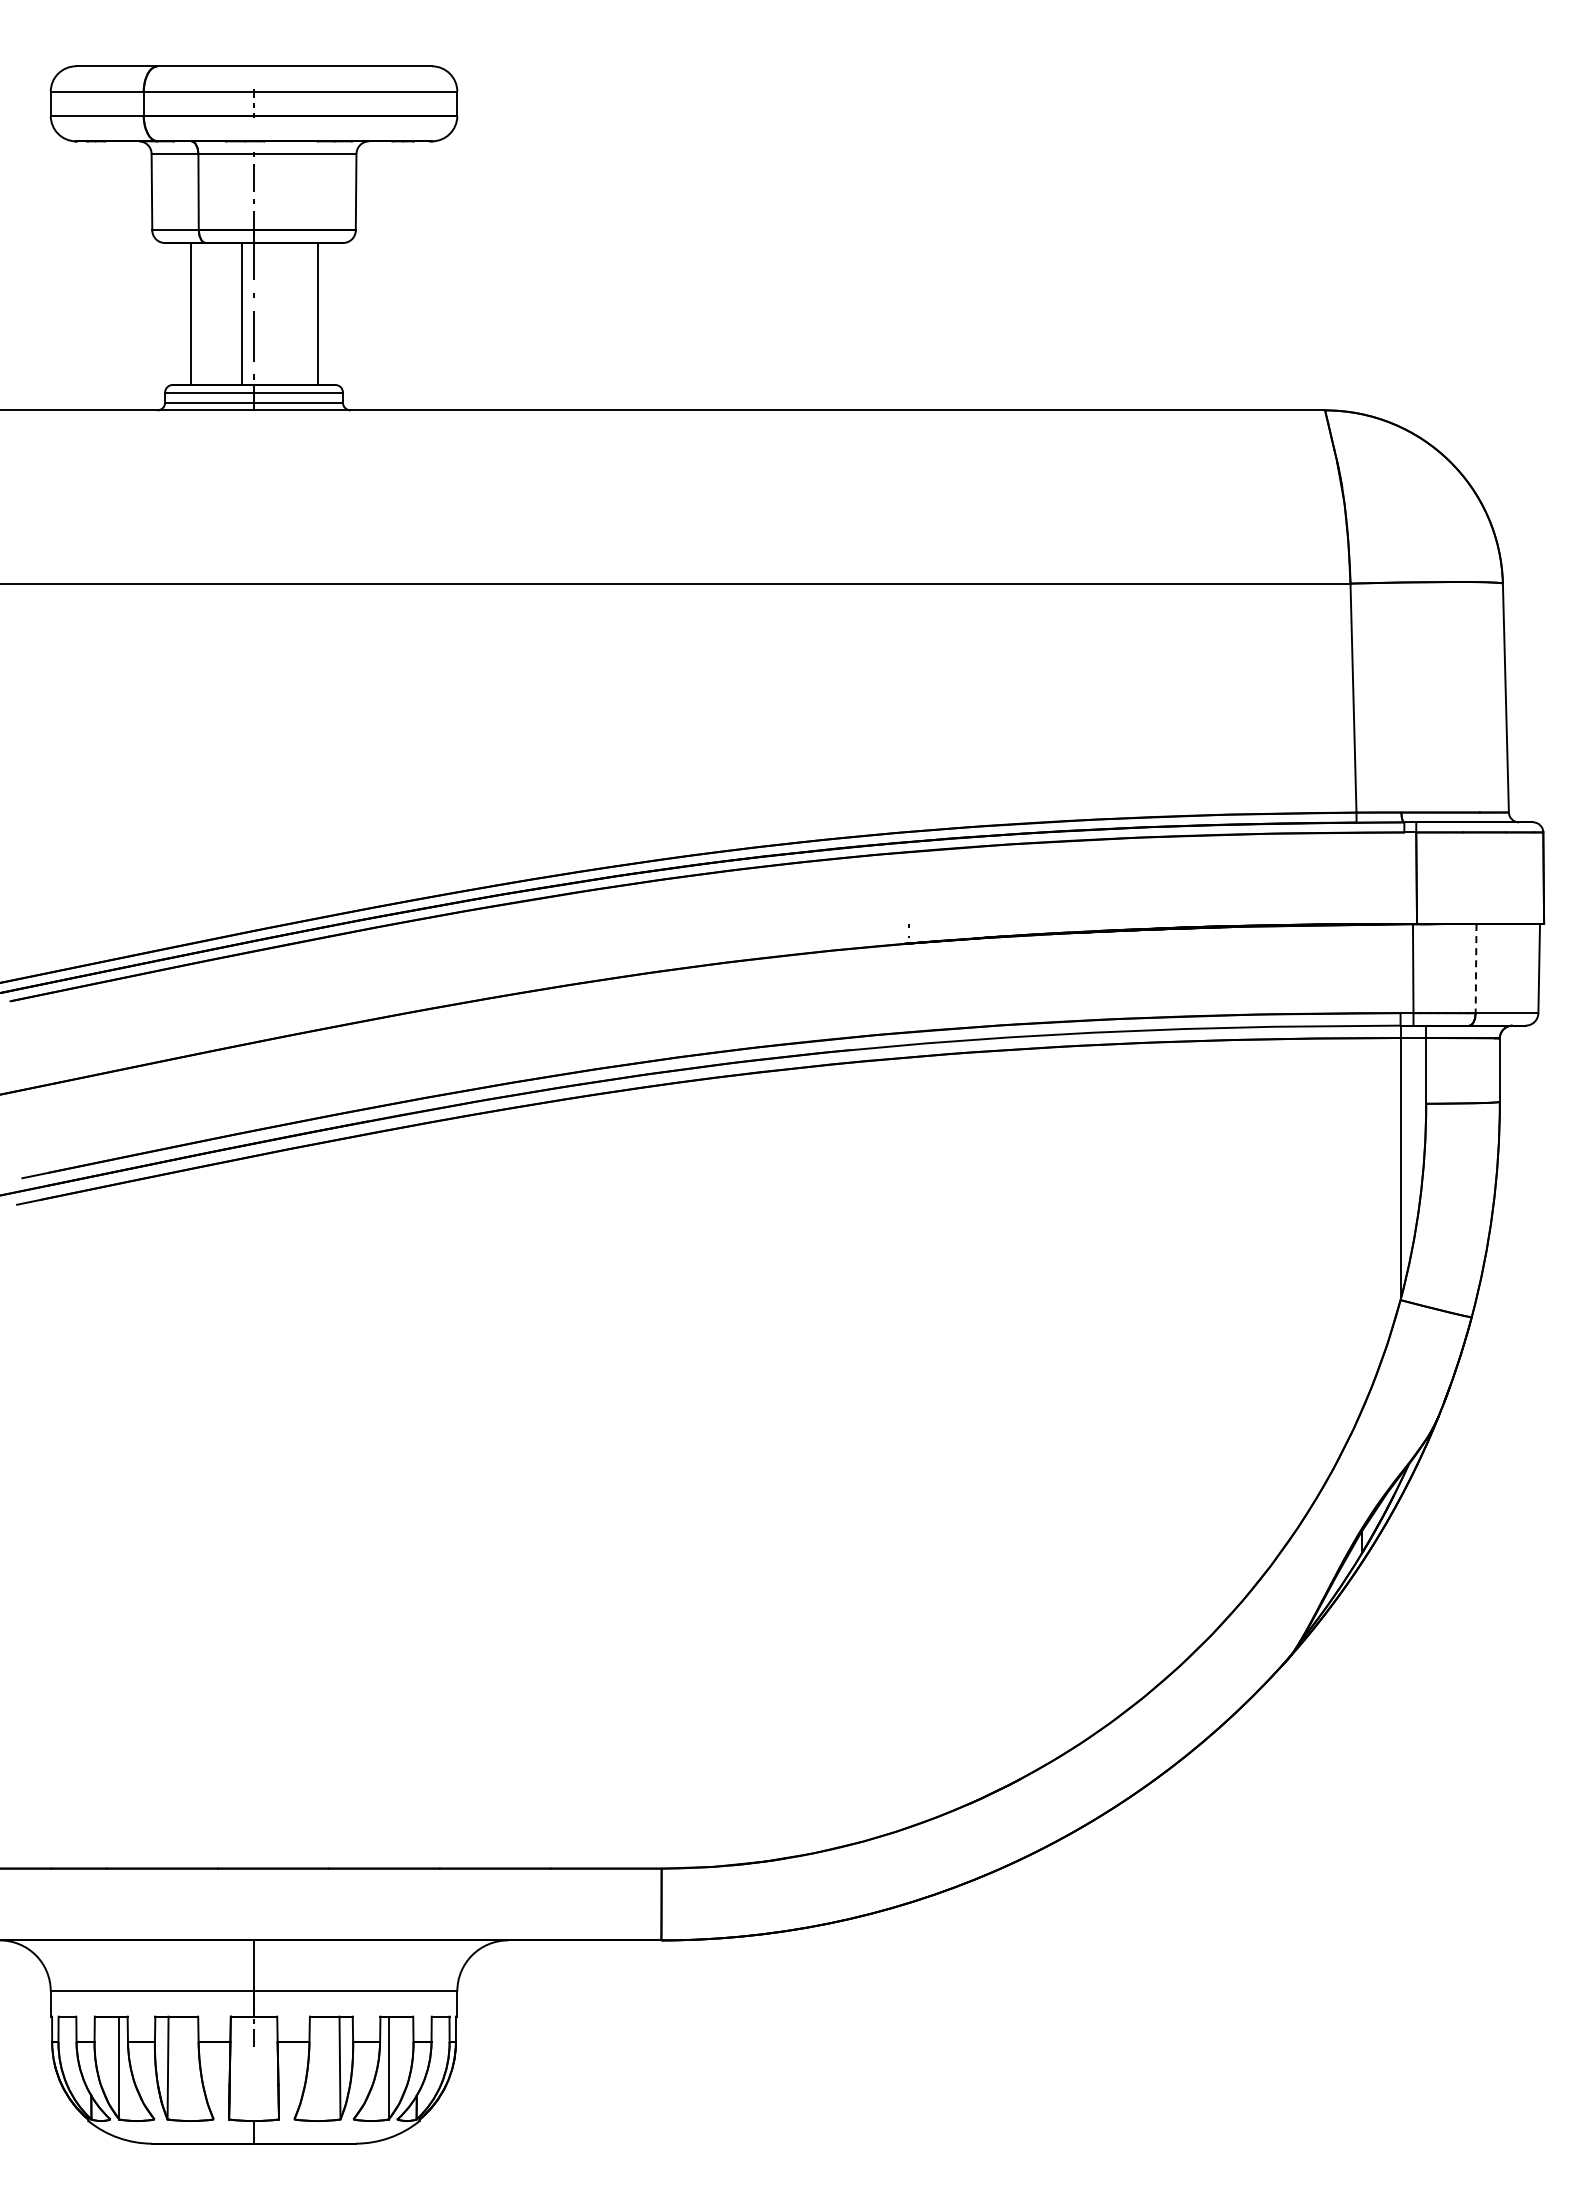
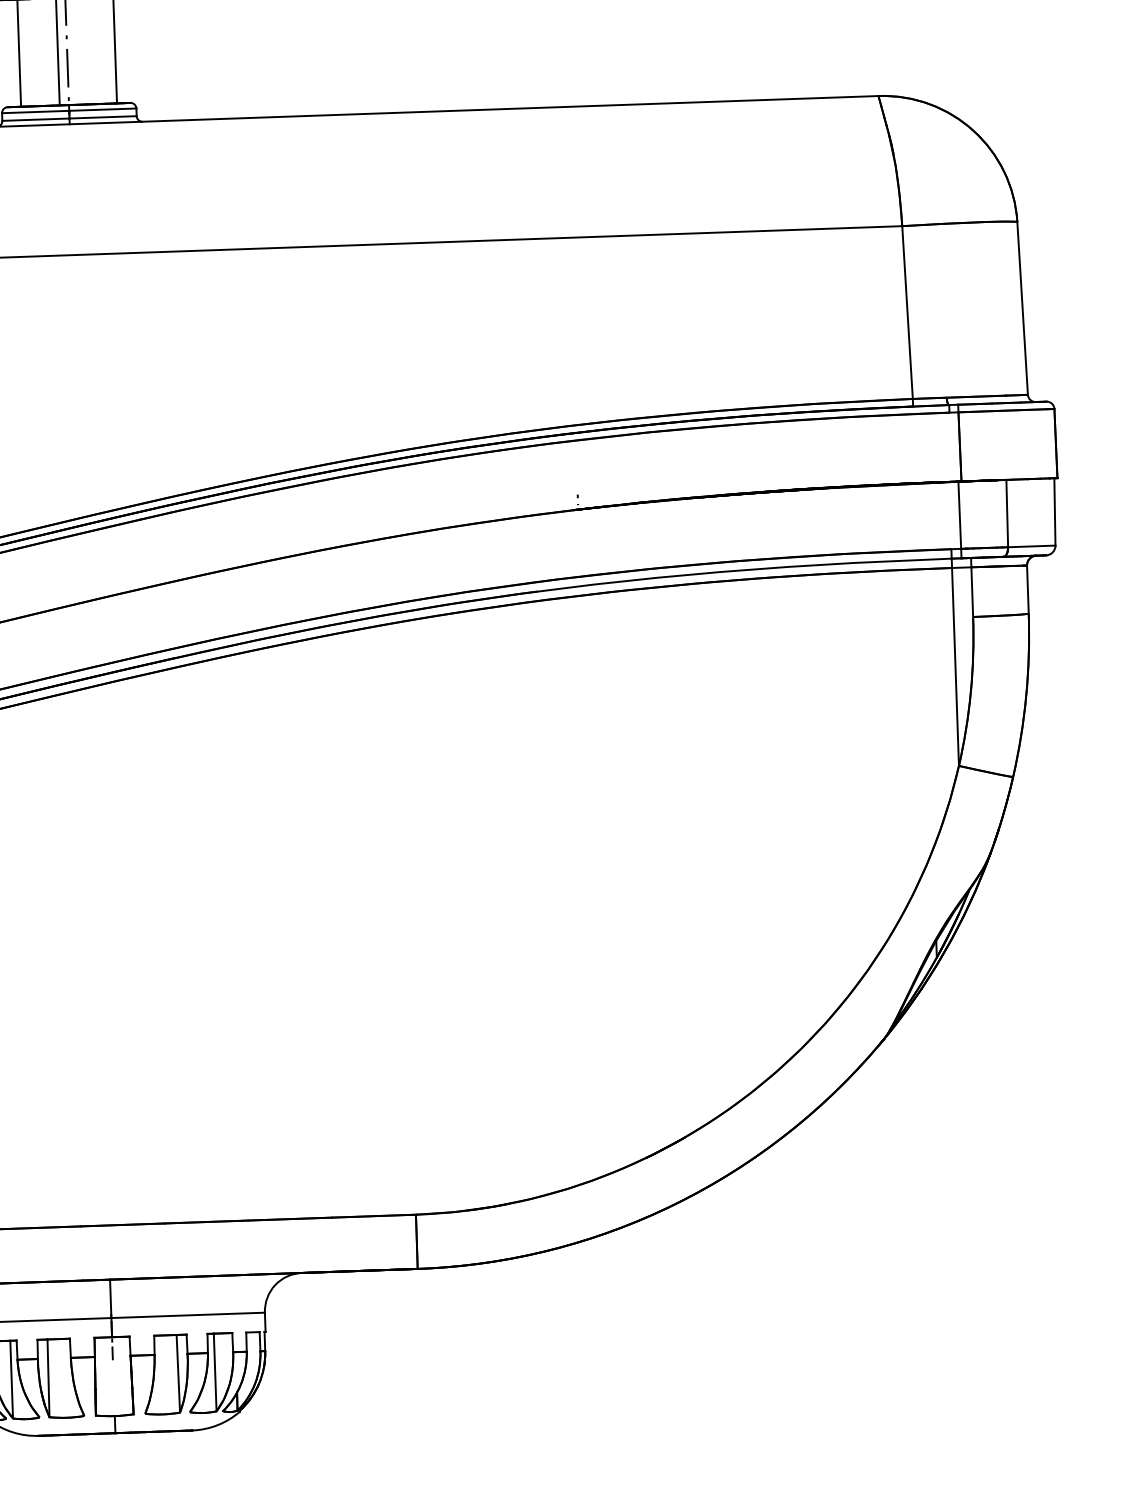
line: (1476, 968) -> (1007, 513), dashed -> solid

